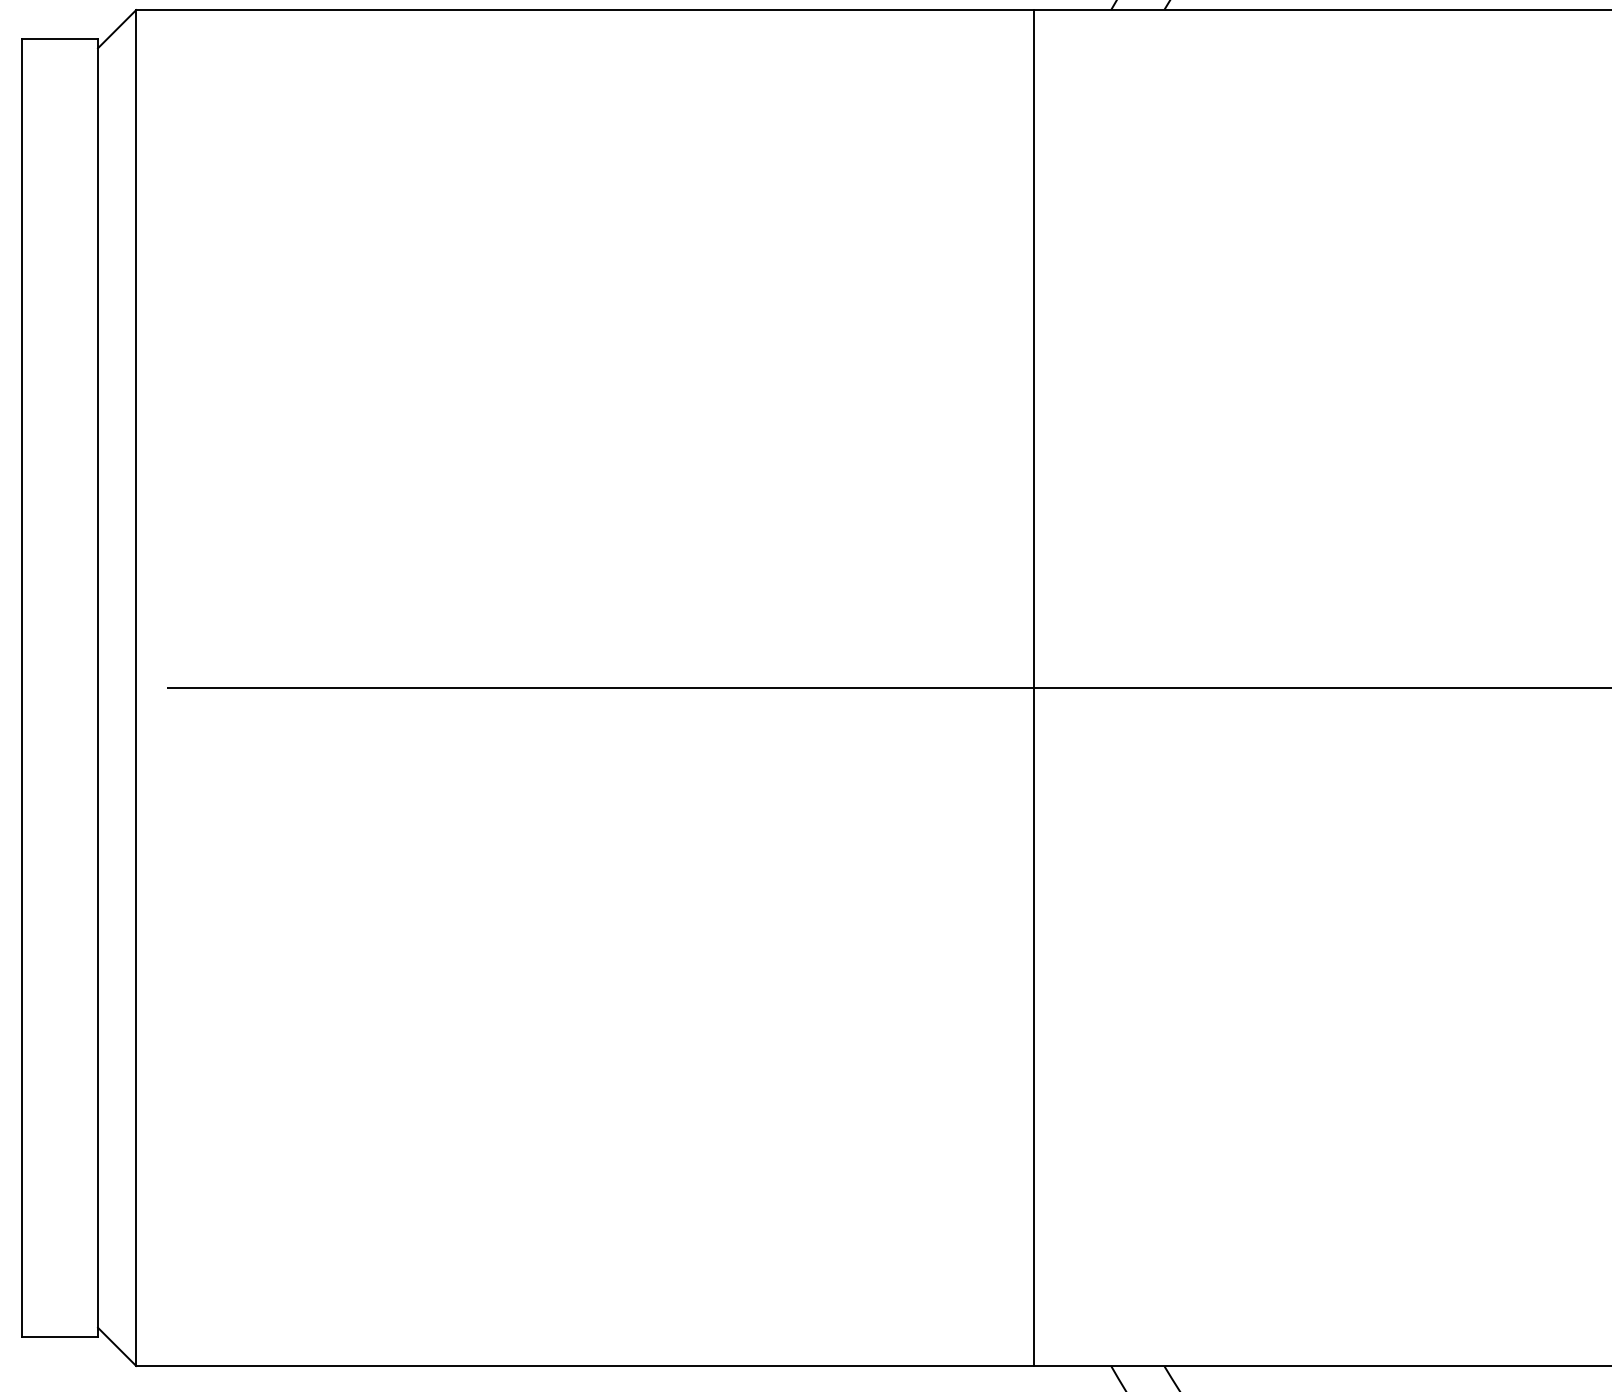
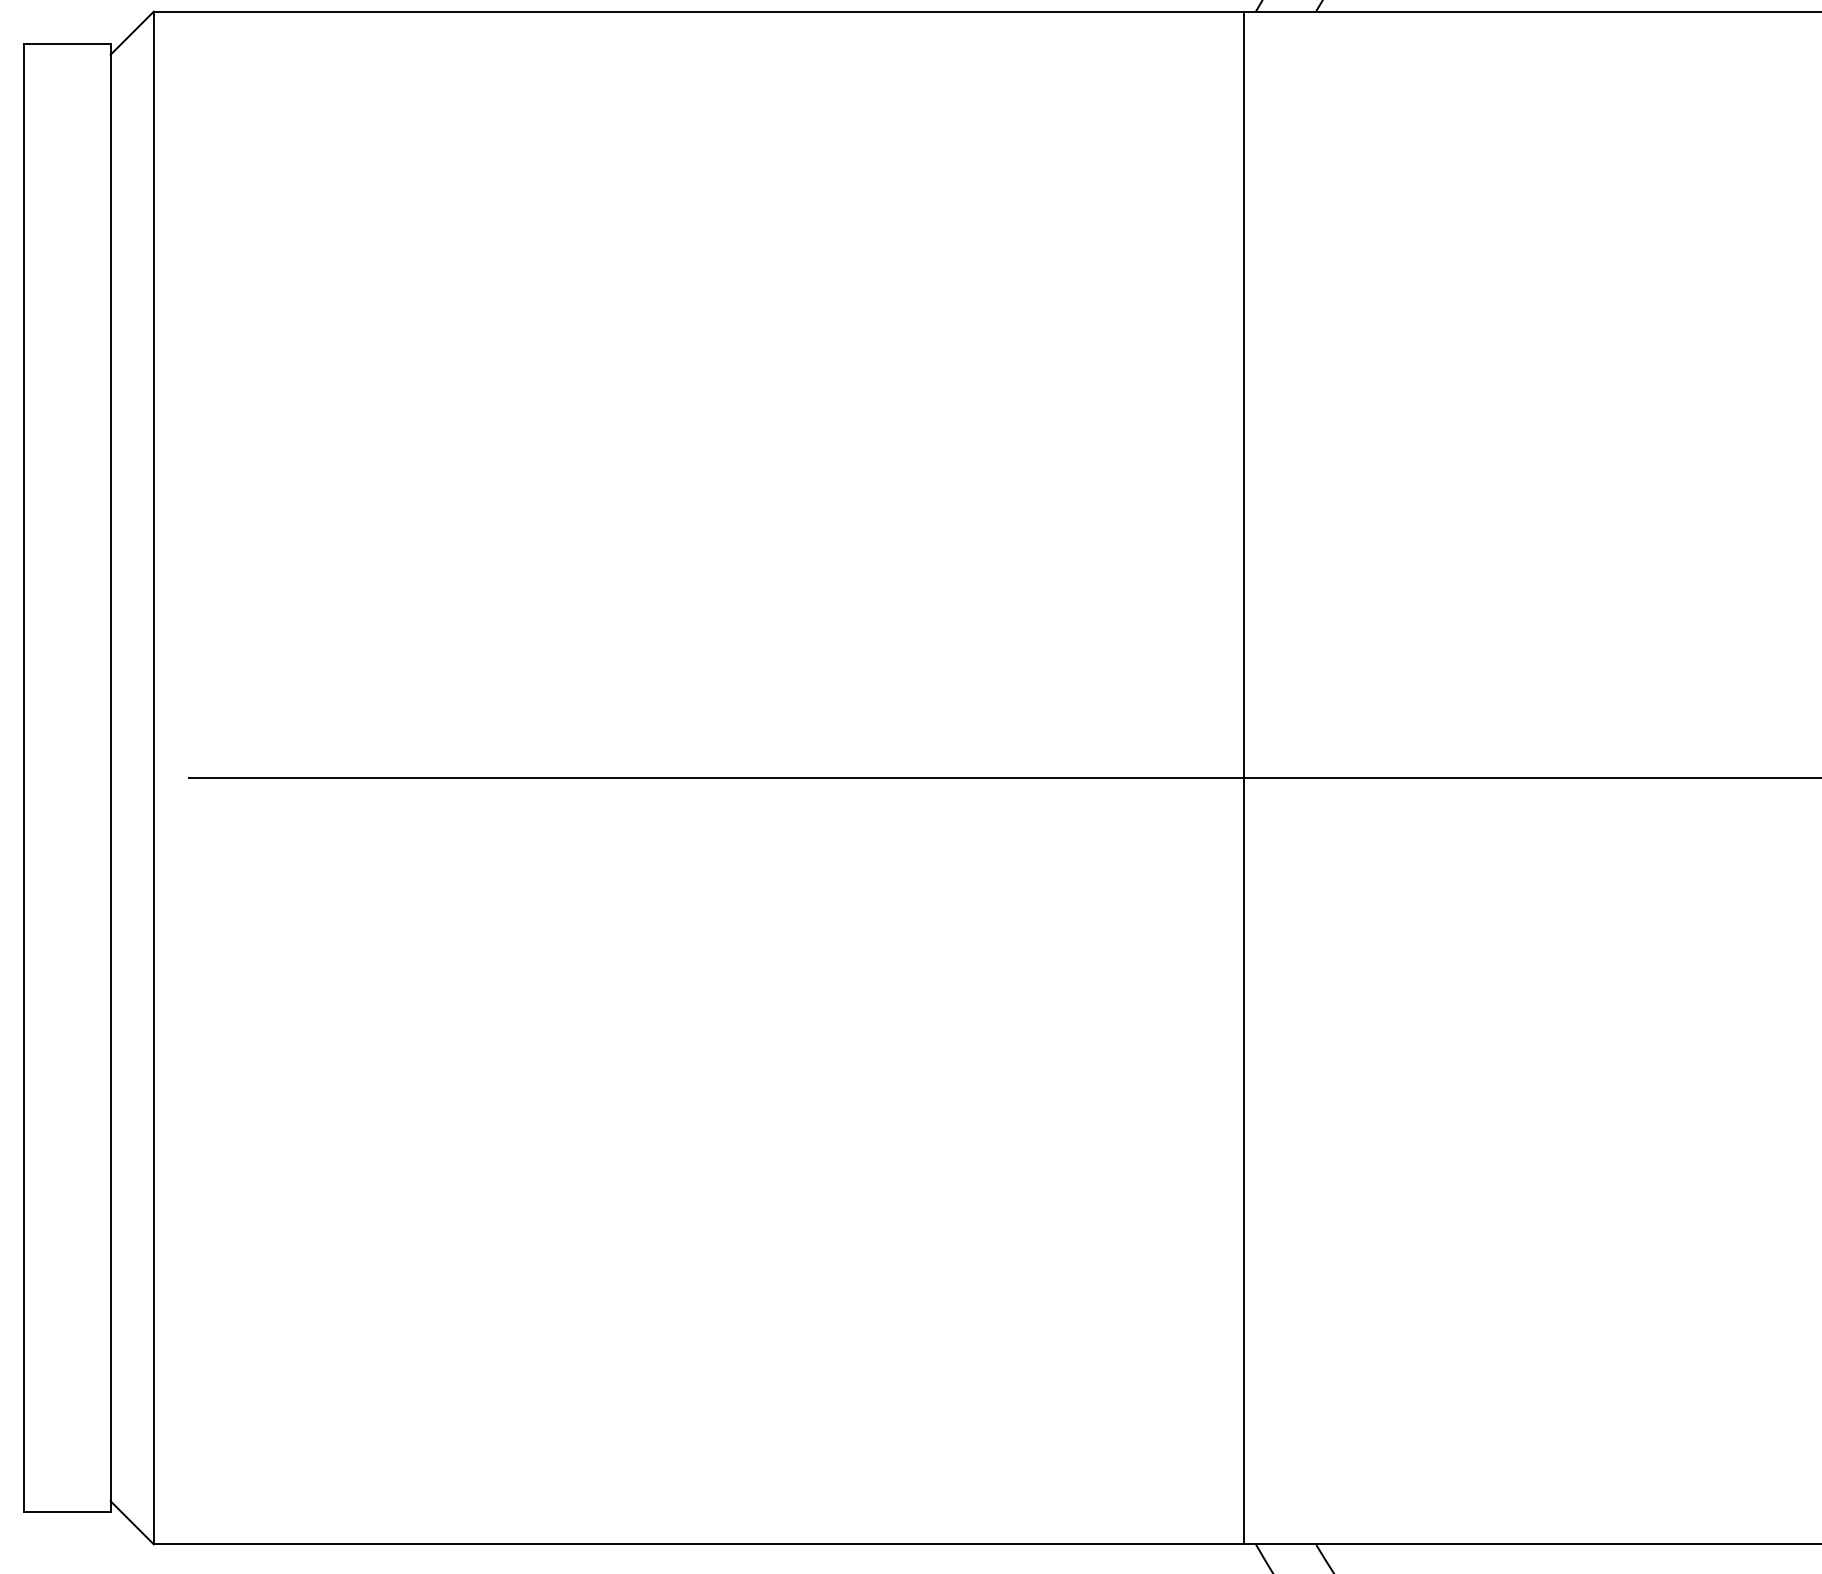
line: (1033, 687) -> (1244, 777), moved

